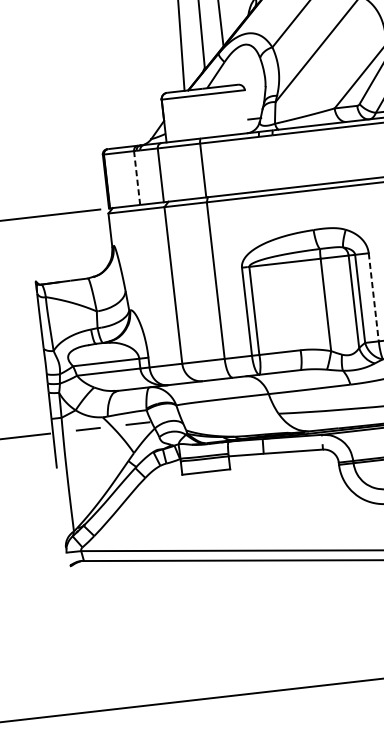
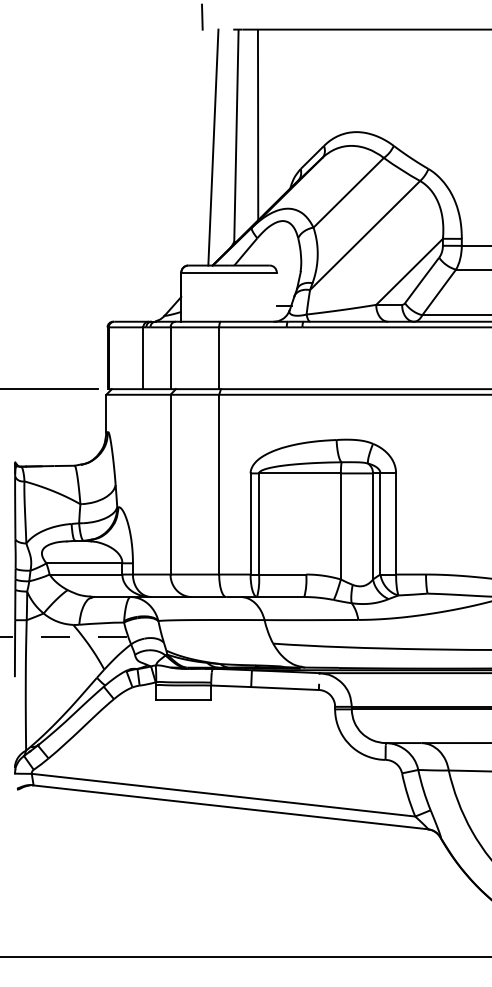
line: (137, 178) -> (143, 358), dashed -> solid
line: (374, 296) -> (396, 523), dashed -> solid

